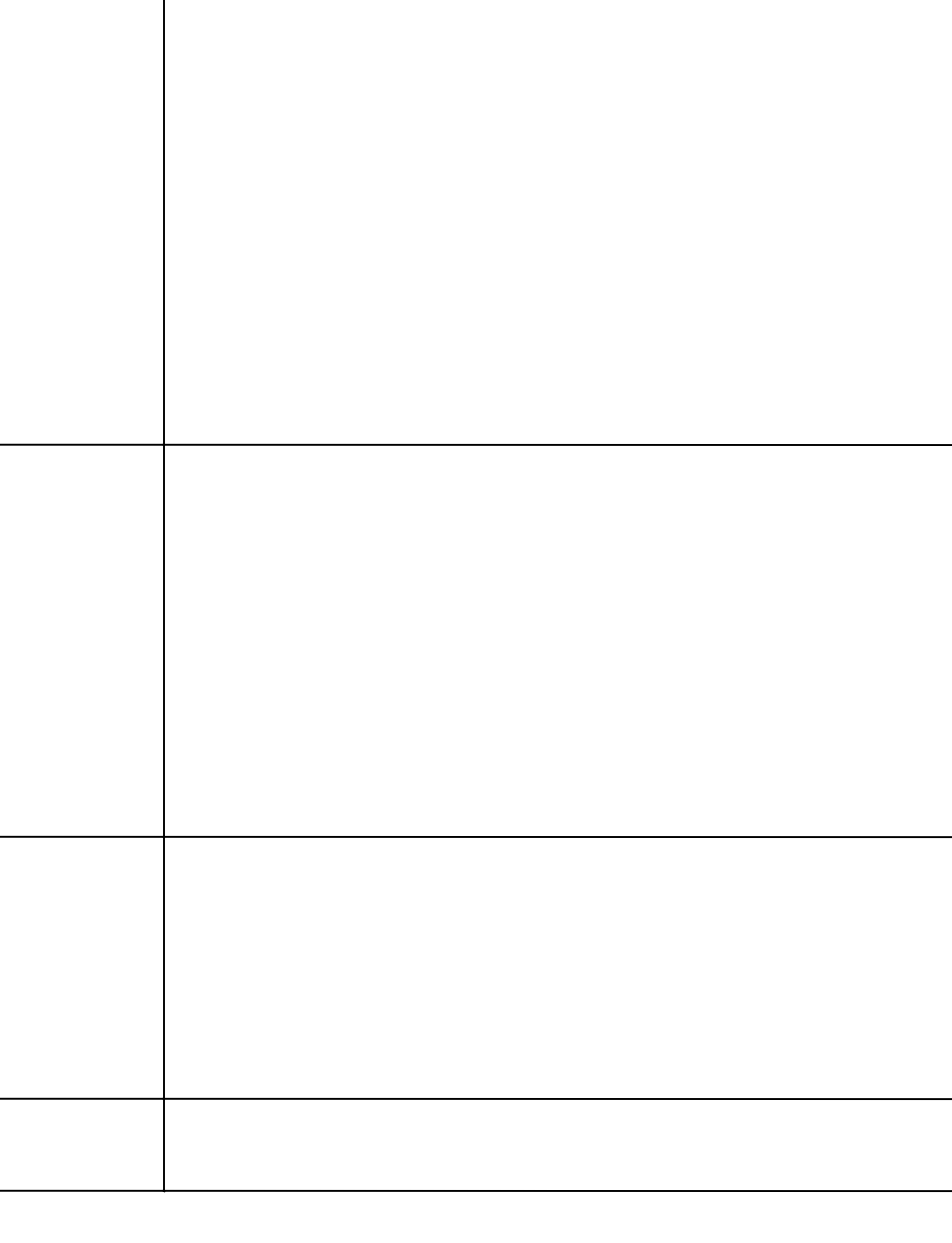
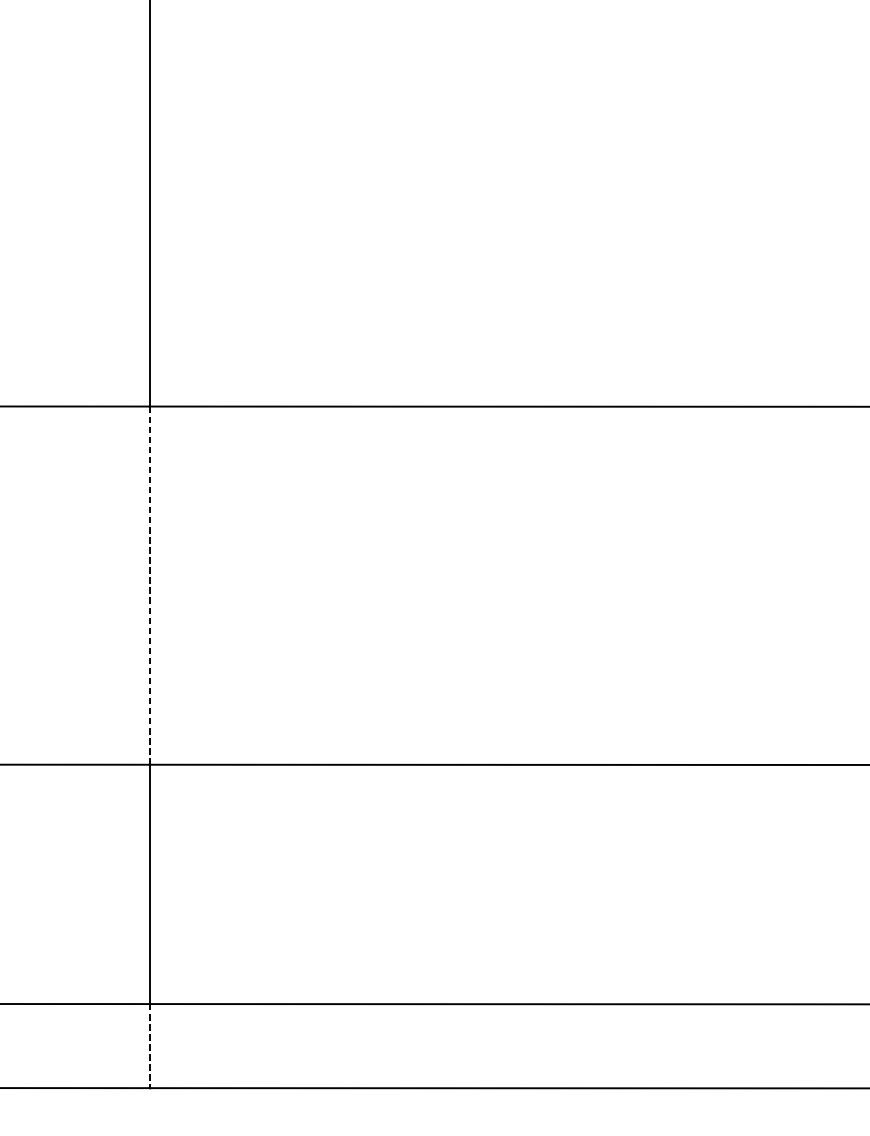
line: (163, 641) -> (149, 586), solid -> dashed
line: (163, 1145) -> (149, 1046), solid -> dashed

